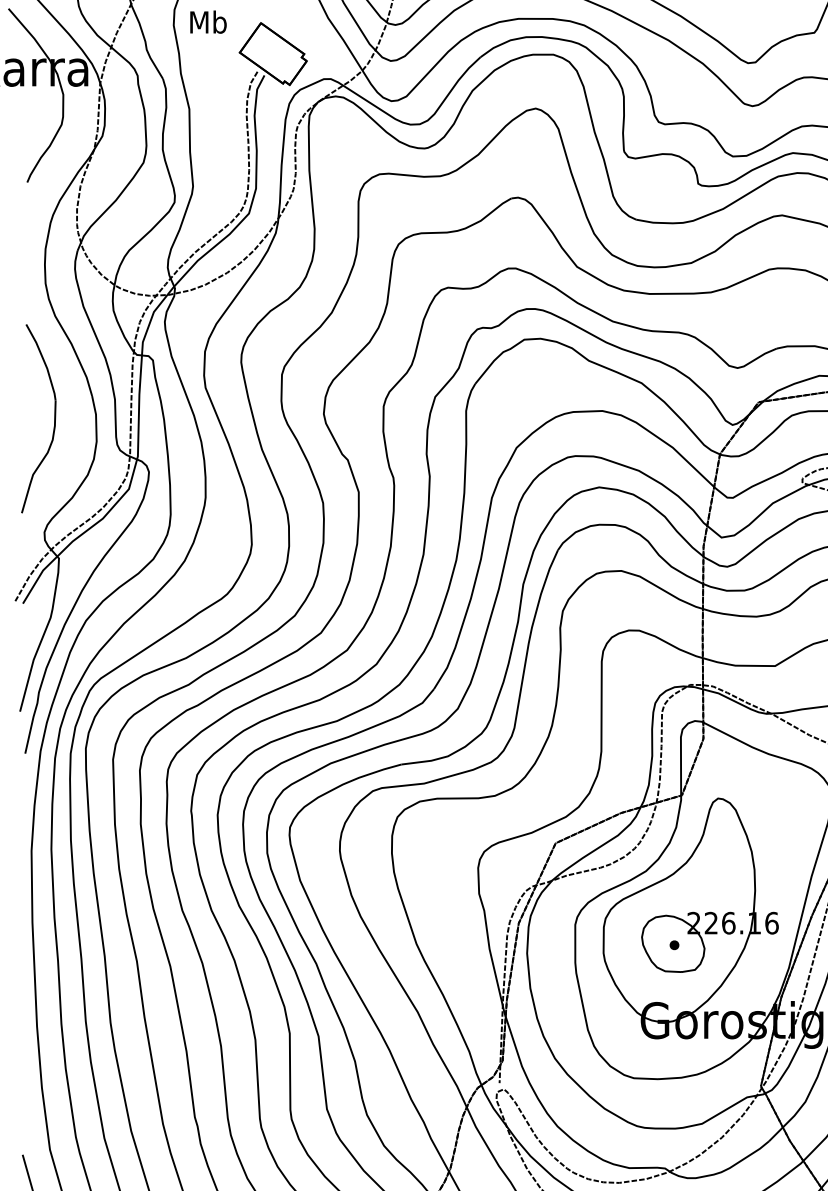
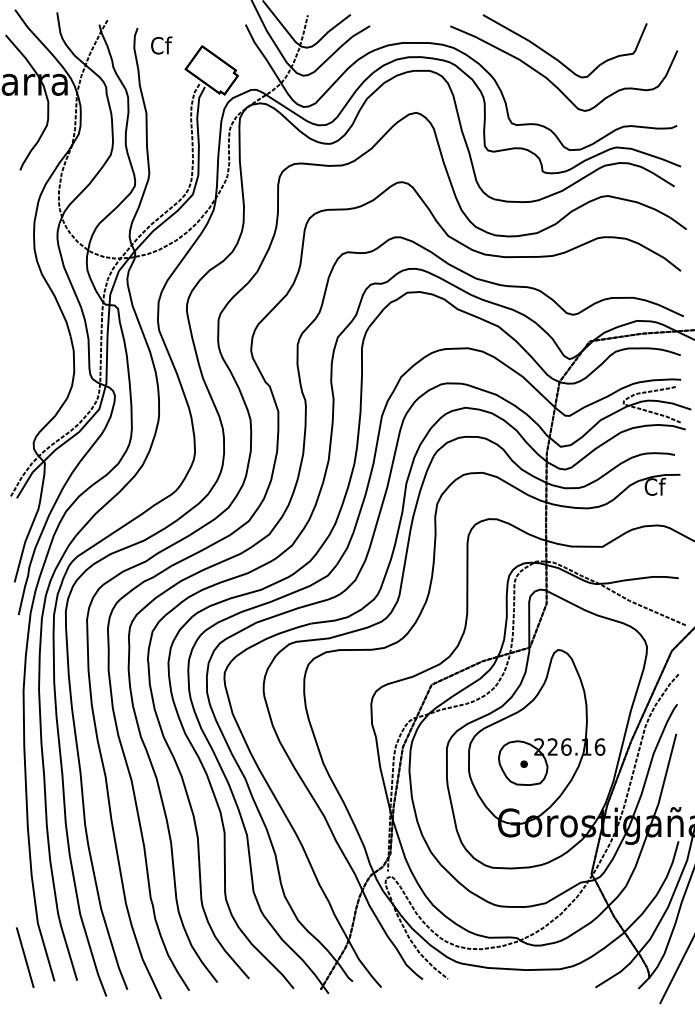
text: (208, 22) -> (161, 45), Mb -> Cf
part: (53, 422) -> (40, 357), removed

